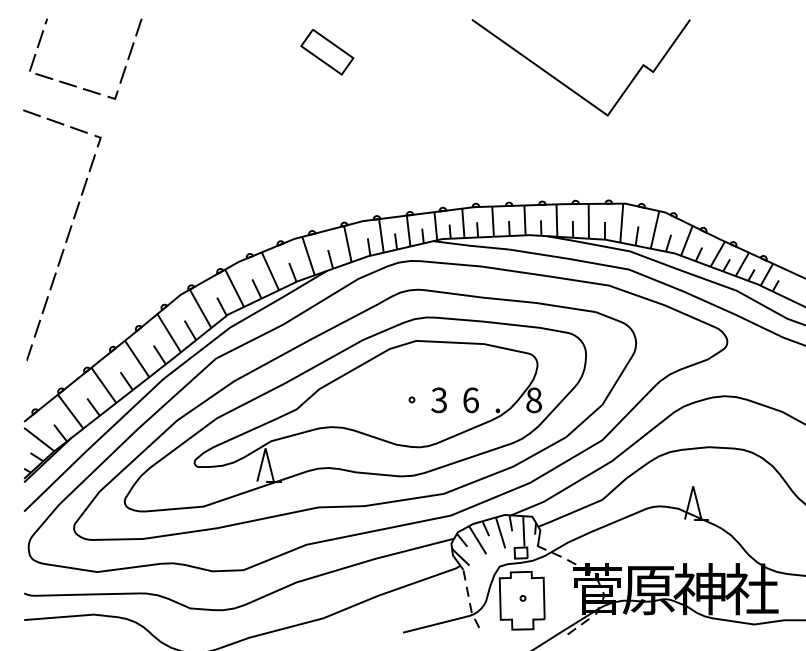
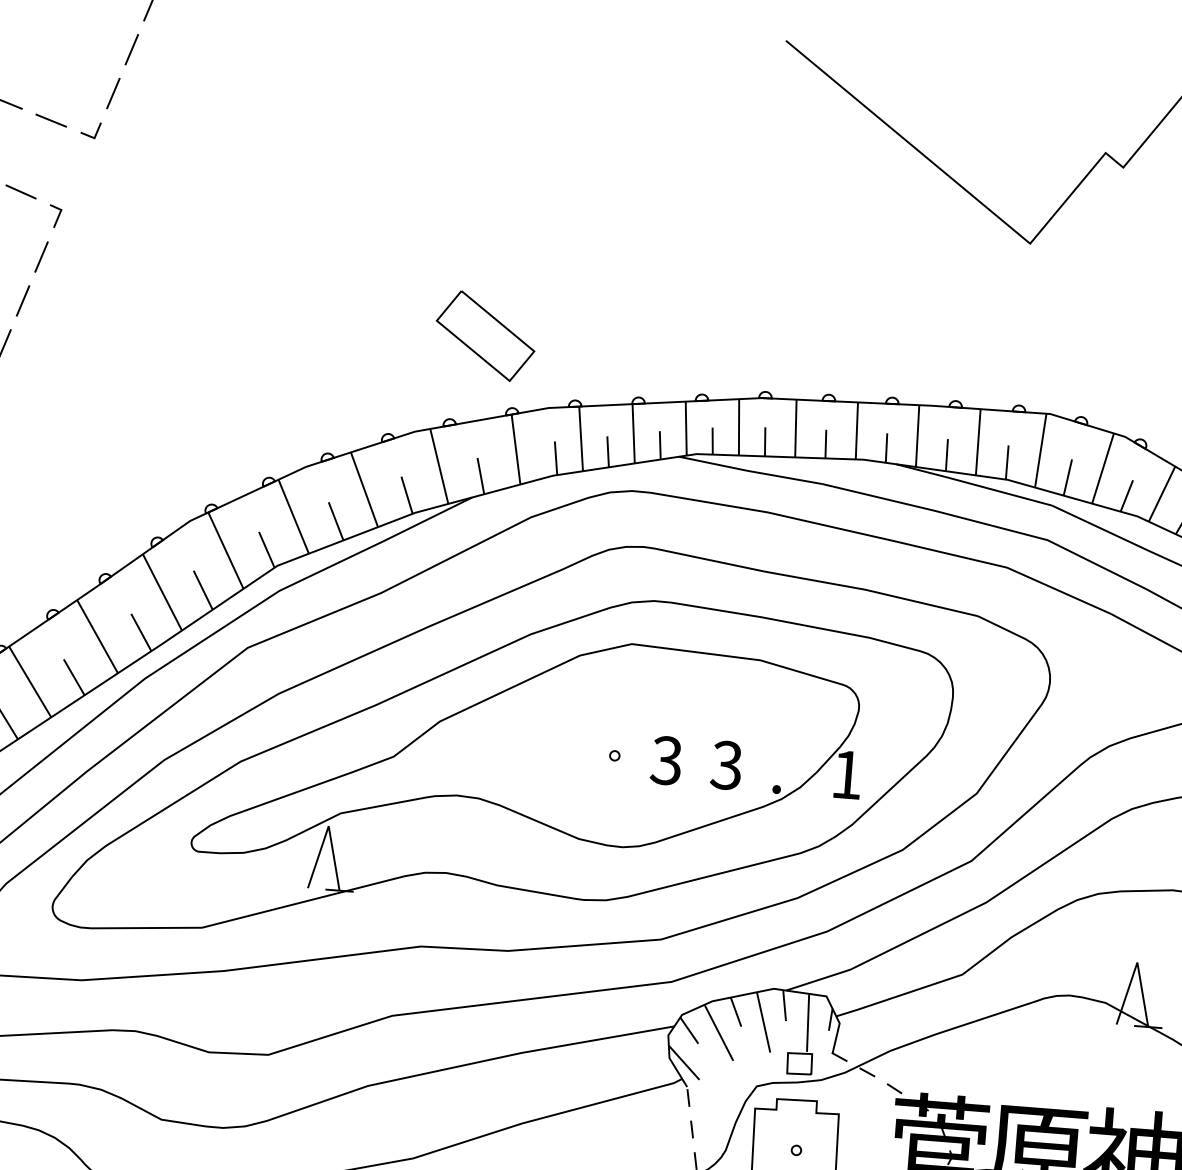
part: (327, 52) -> (485, 336), moved
text: (470, 400) -> (726, 765), 6 -> 3
text: (533, 400) -> (846, 775), 8 -> 1

